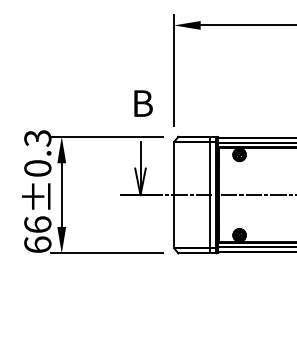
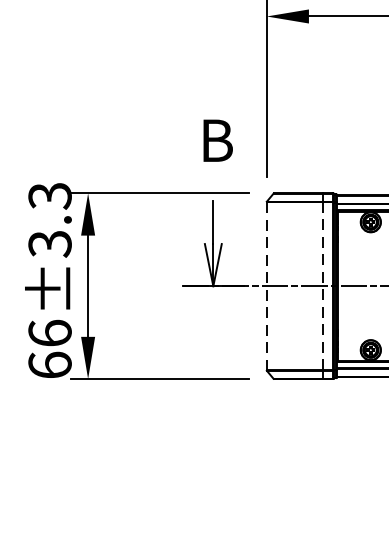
text: (37, 168) -> (49, 243), 66±0.3 -> 66±3.3
line: (174, 195) -> (267, 286), solid -> dashed
line: (209, 195) -> (323, 286), solid -> dashed

